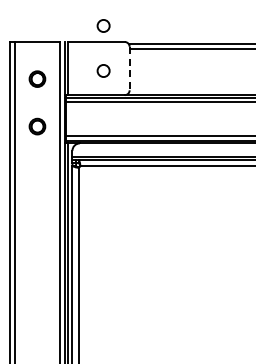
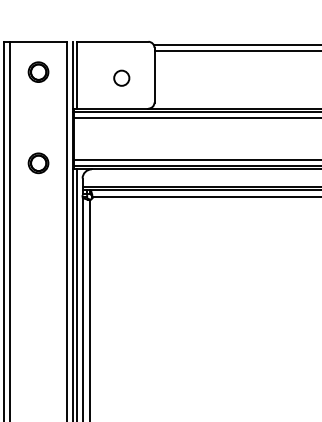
circle: (103, 25) -> (121, 21), removed
line: (129, 68) -> (154, 75), dashed -> solid
part: (37, 78) -> (38, 71), moved
part: (37, 126) -> (38, 163), moved

